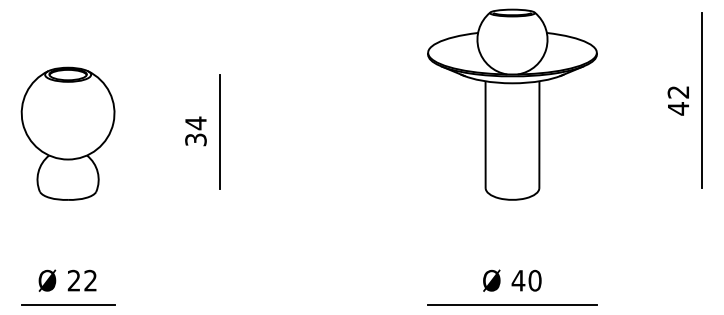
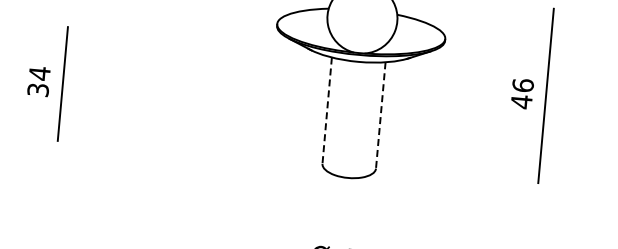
text: (678, 91) -> (523, 84), 42 -> 46
line: (485, 135) -> (327, 111), solid -> dashed
line: (539, 135) -> (380, 116), solid -> dashed

